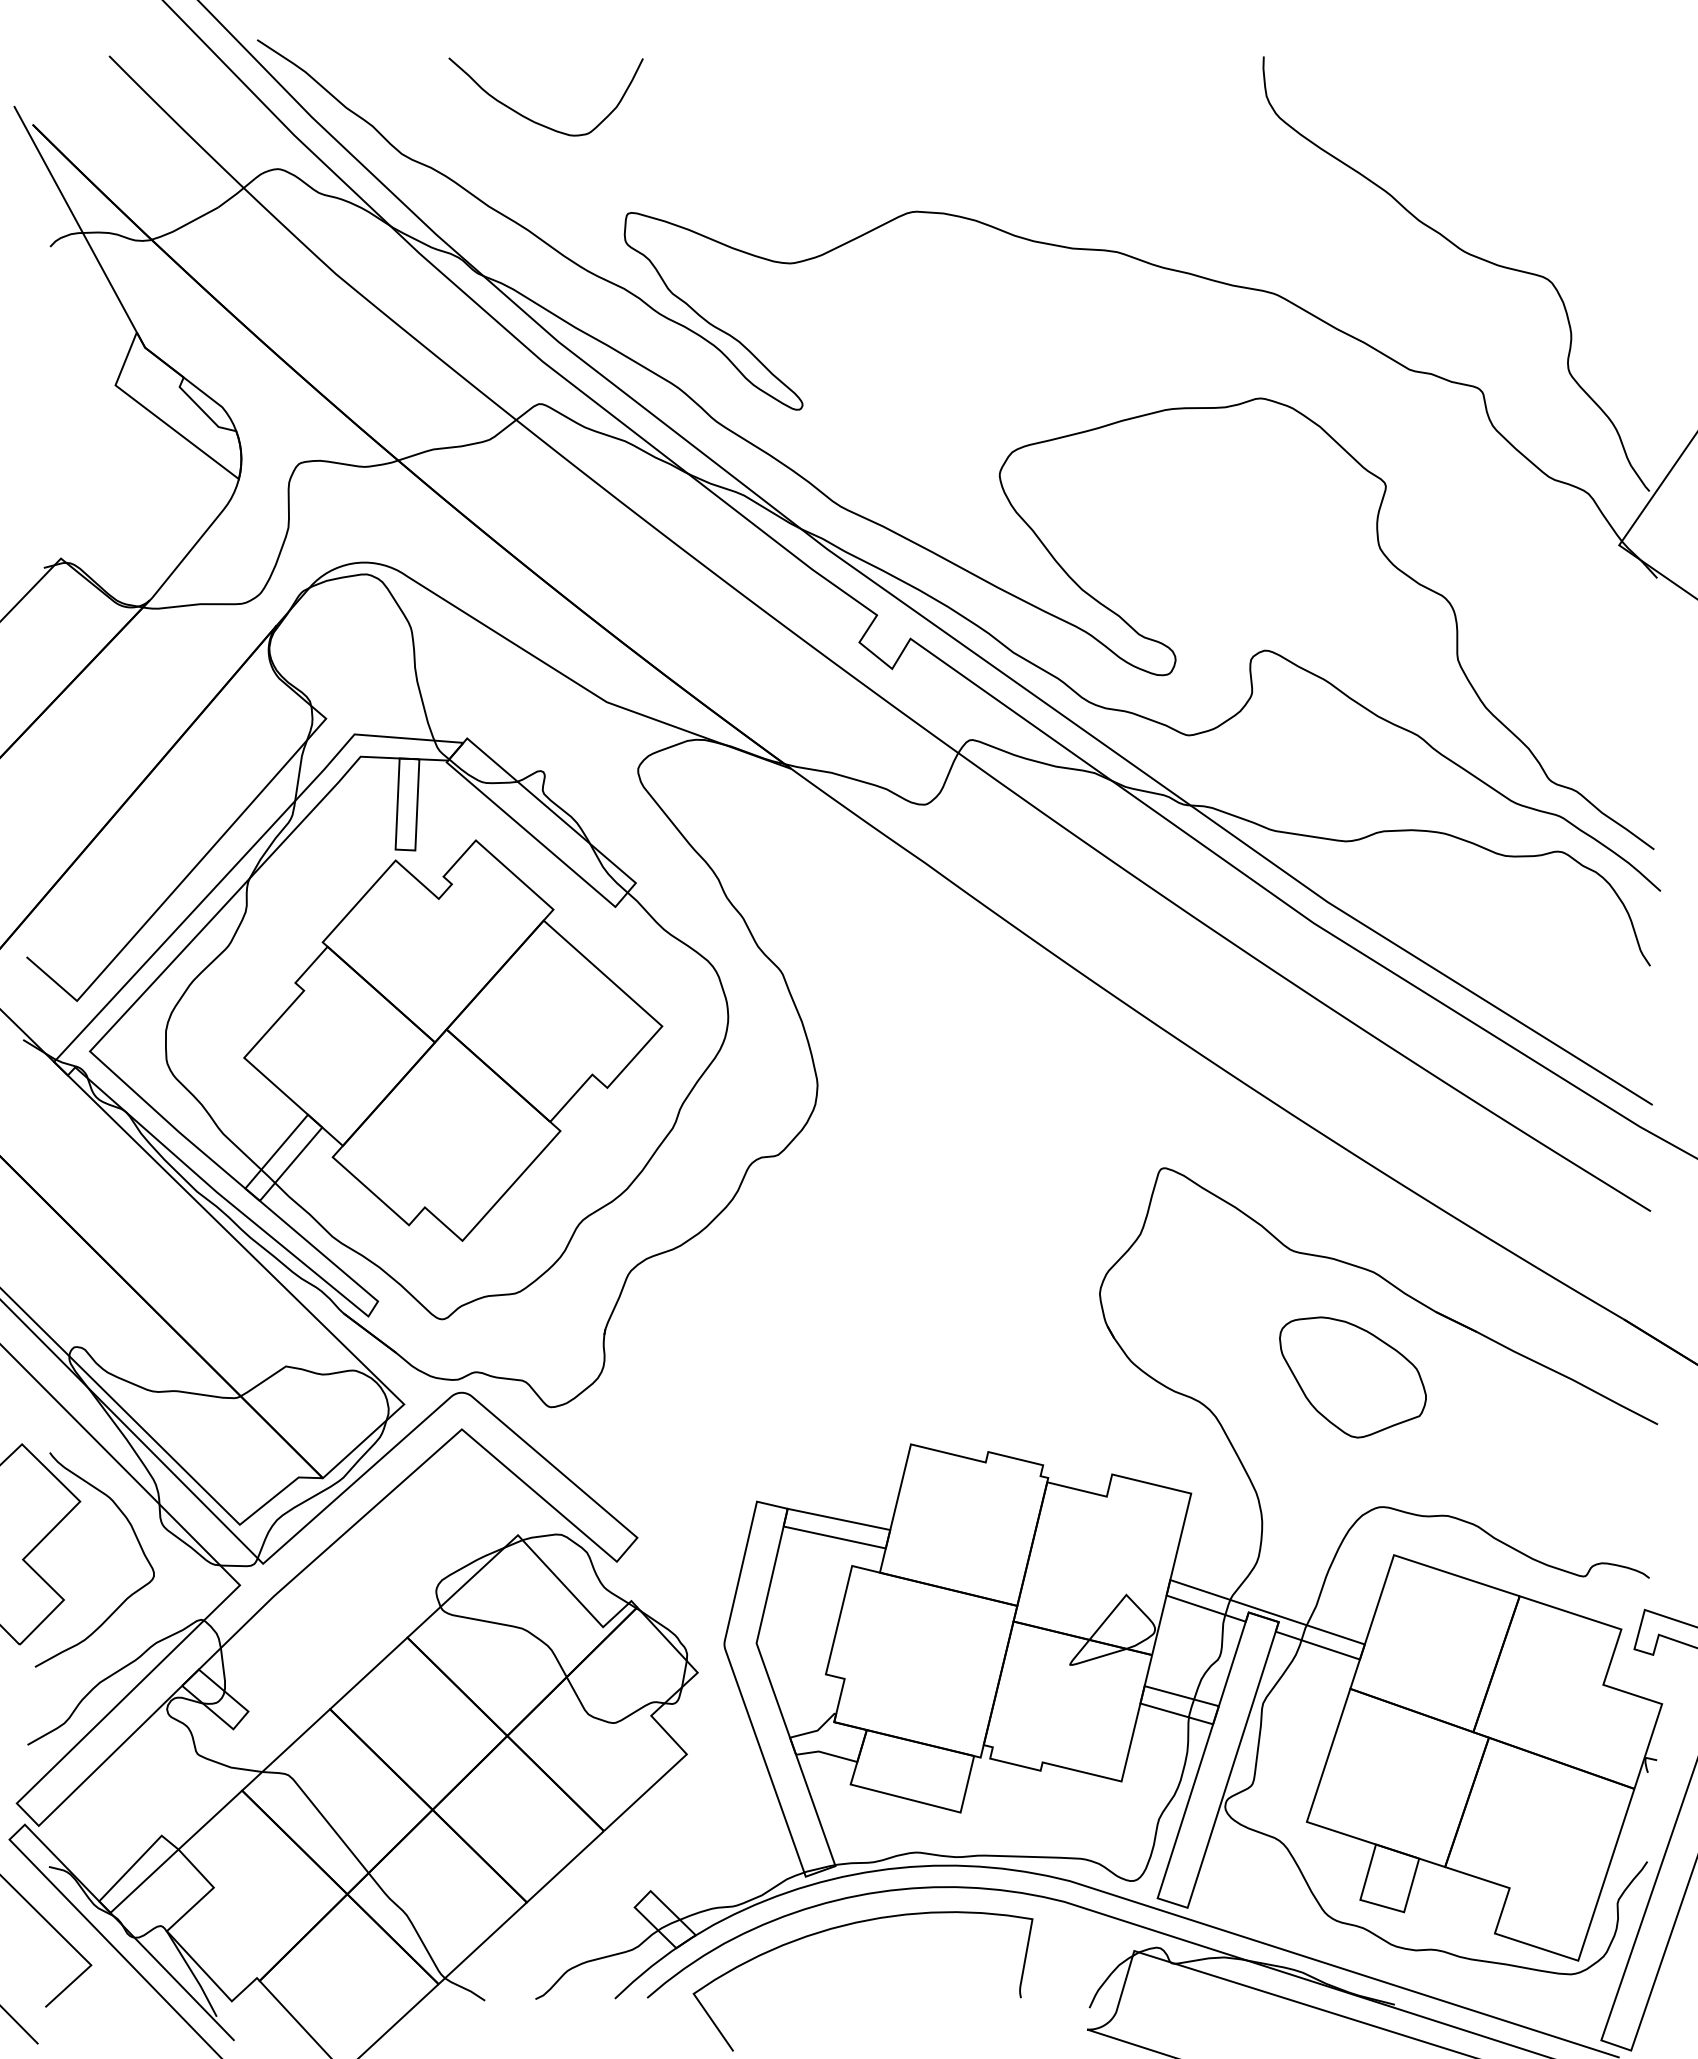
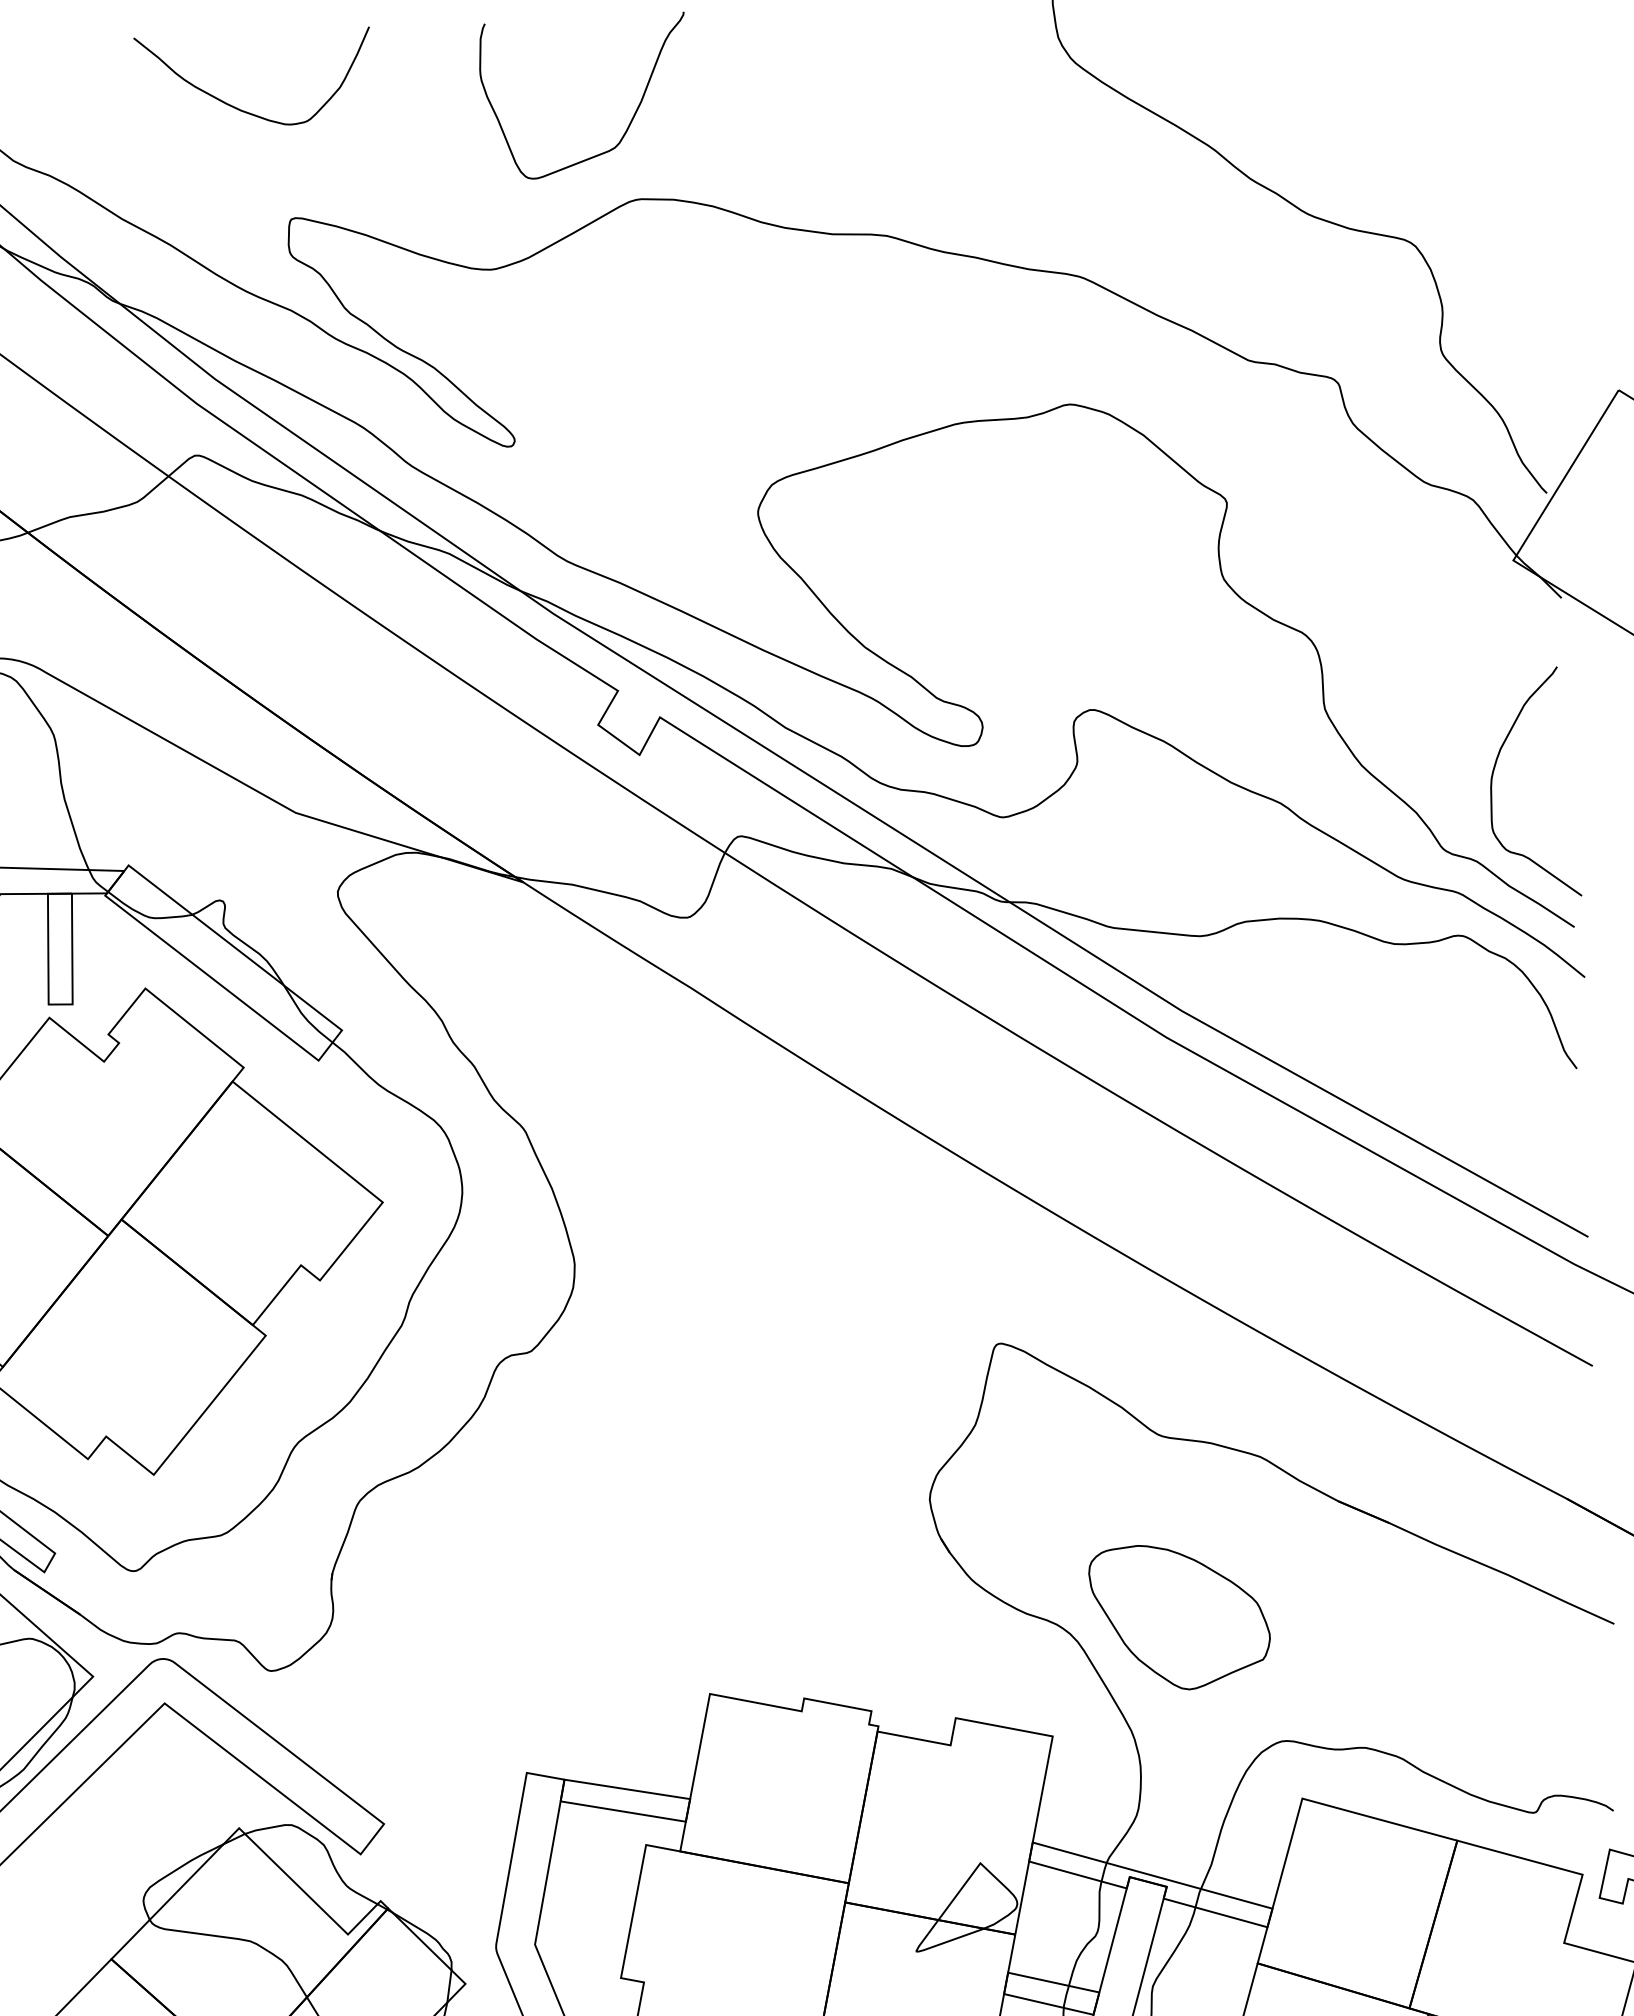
curve: (533, 120) -> (240, 108), moved
curve: (911, 145) -> (630, 119), added
curve: (1594, 720) -> (1494, 774), added
part: (1352, 1377) -> (1179, 1616), moved

